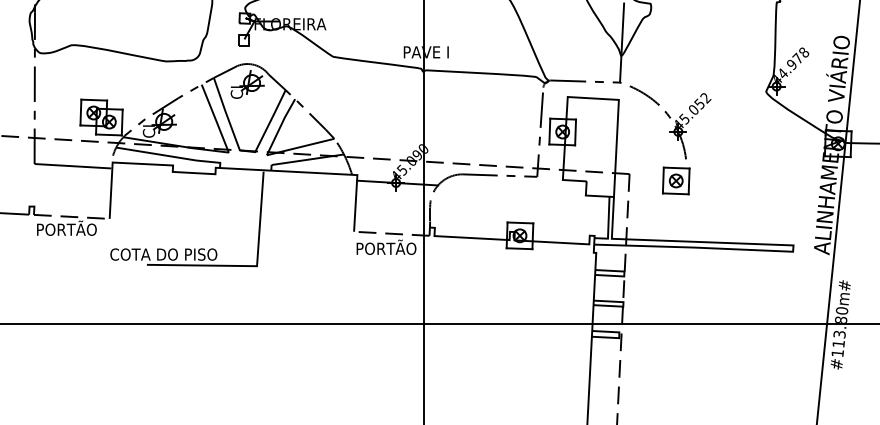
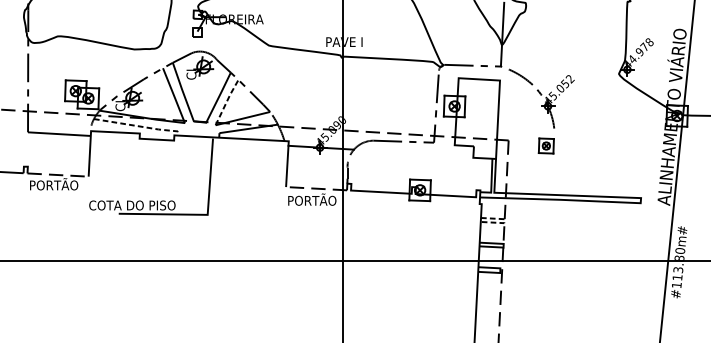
line: (280, 126) -> (226, 102), solid -> dashed
line: (172, 156) -> (139, 126), solid -> dashed
part: (676, 180) -> (546, 145), size x0.7
line: (624, 274) -> (504, 221), solid -> dashed

